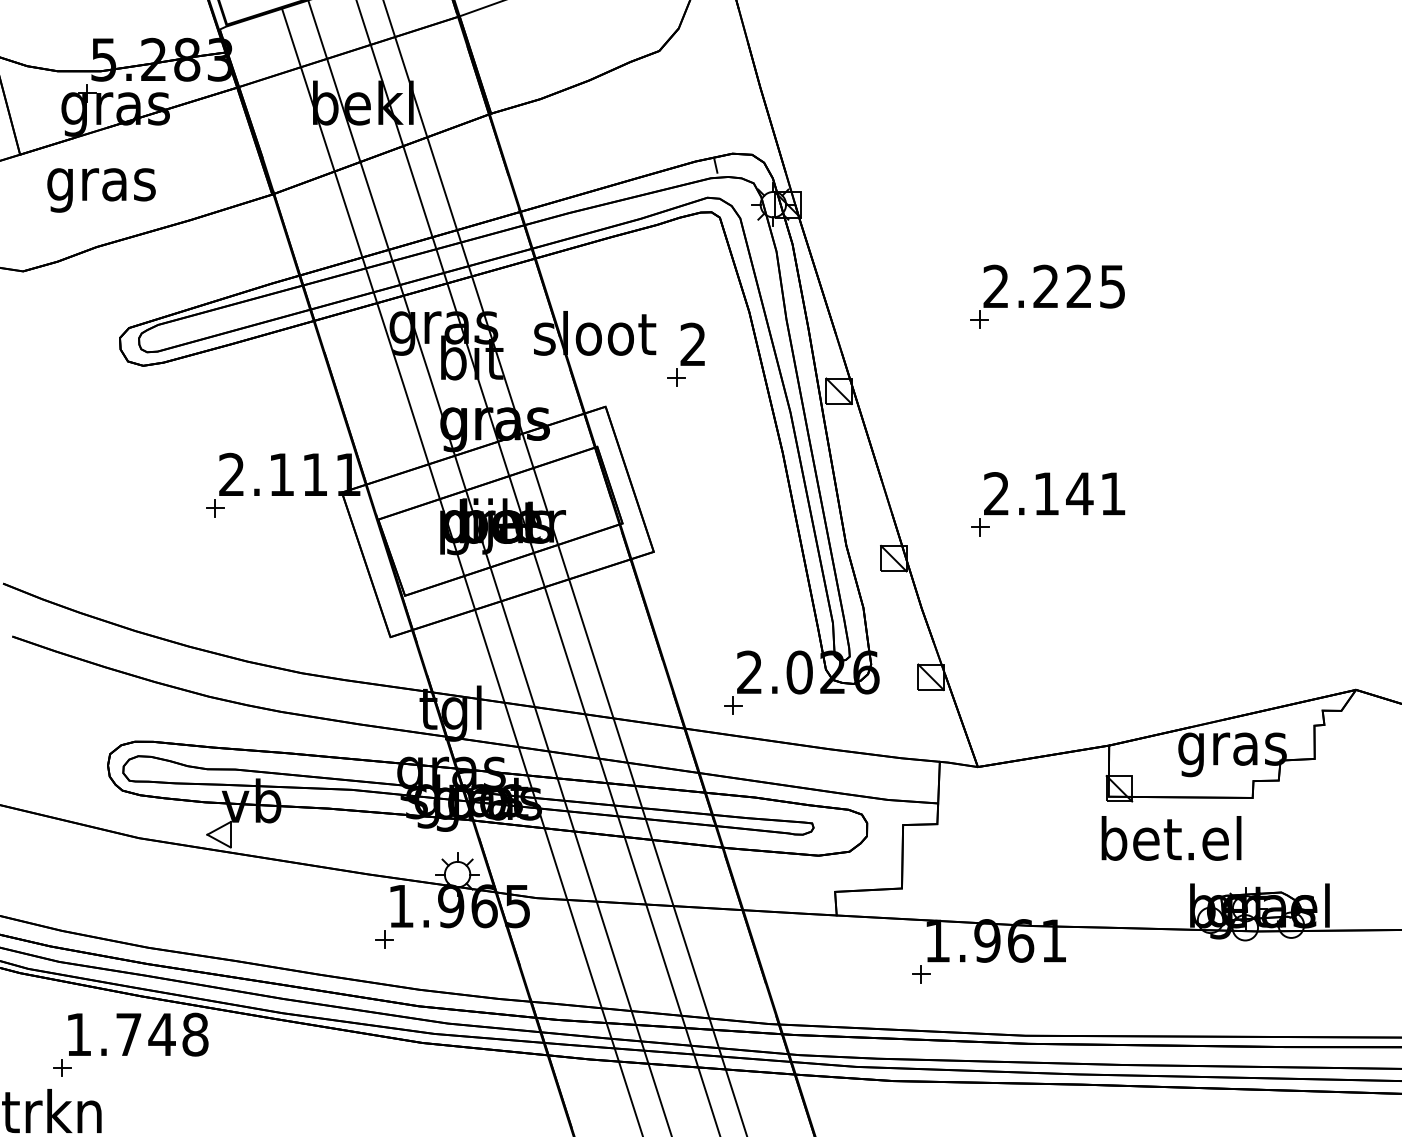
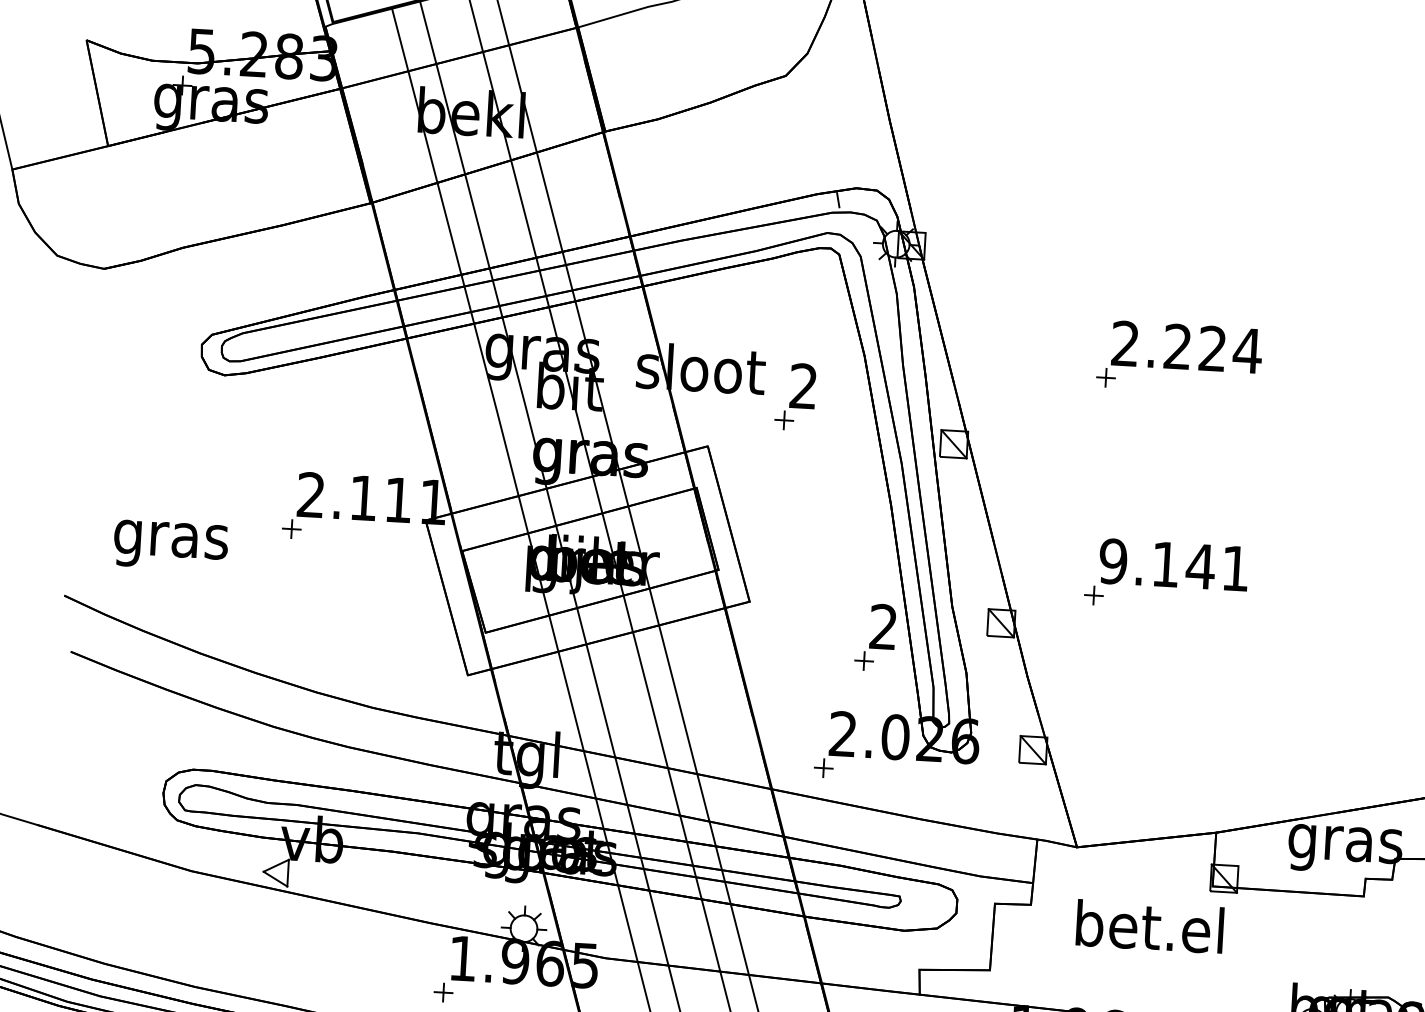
text: (101, 190) -> (170, 545), moved
text: (1112, 286) -> (1247, 350), 2.225 -> 2.224
text: (996, 493) -> (1113, 561), 2.141 -> 9.141
part: (774, 578) -> (874, 636), added
text: (1171, 838) -> (1150, 926), moved

